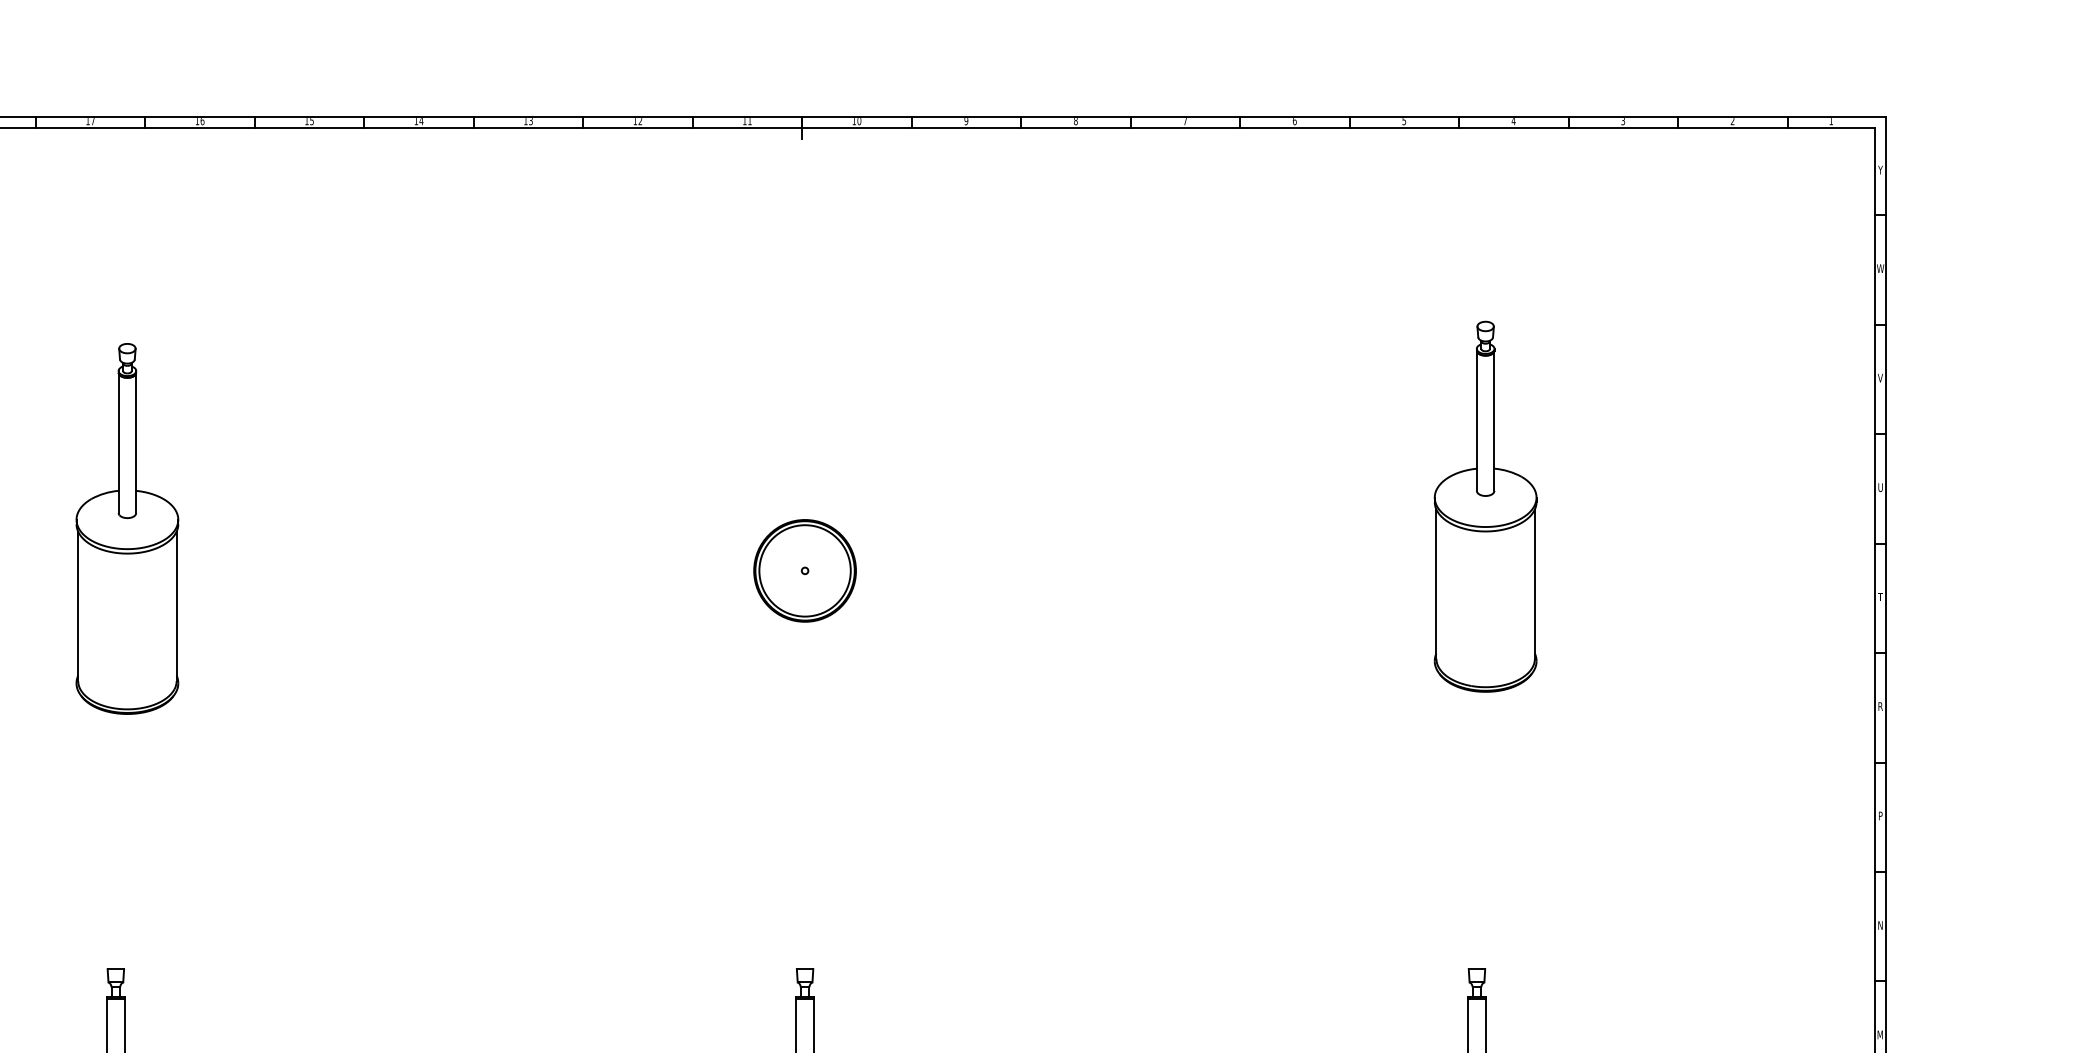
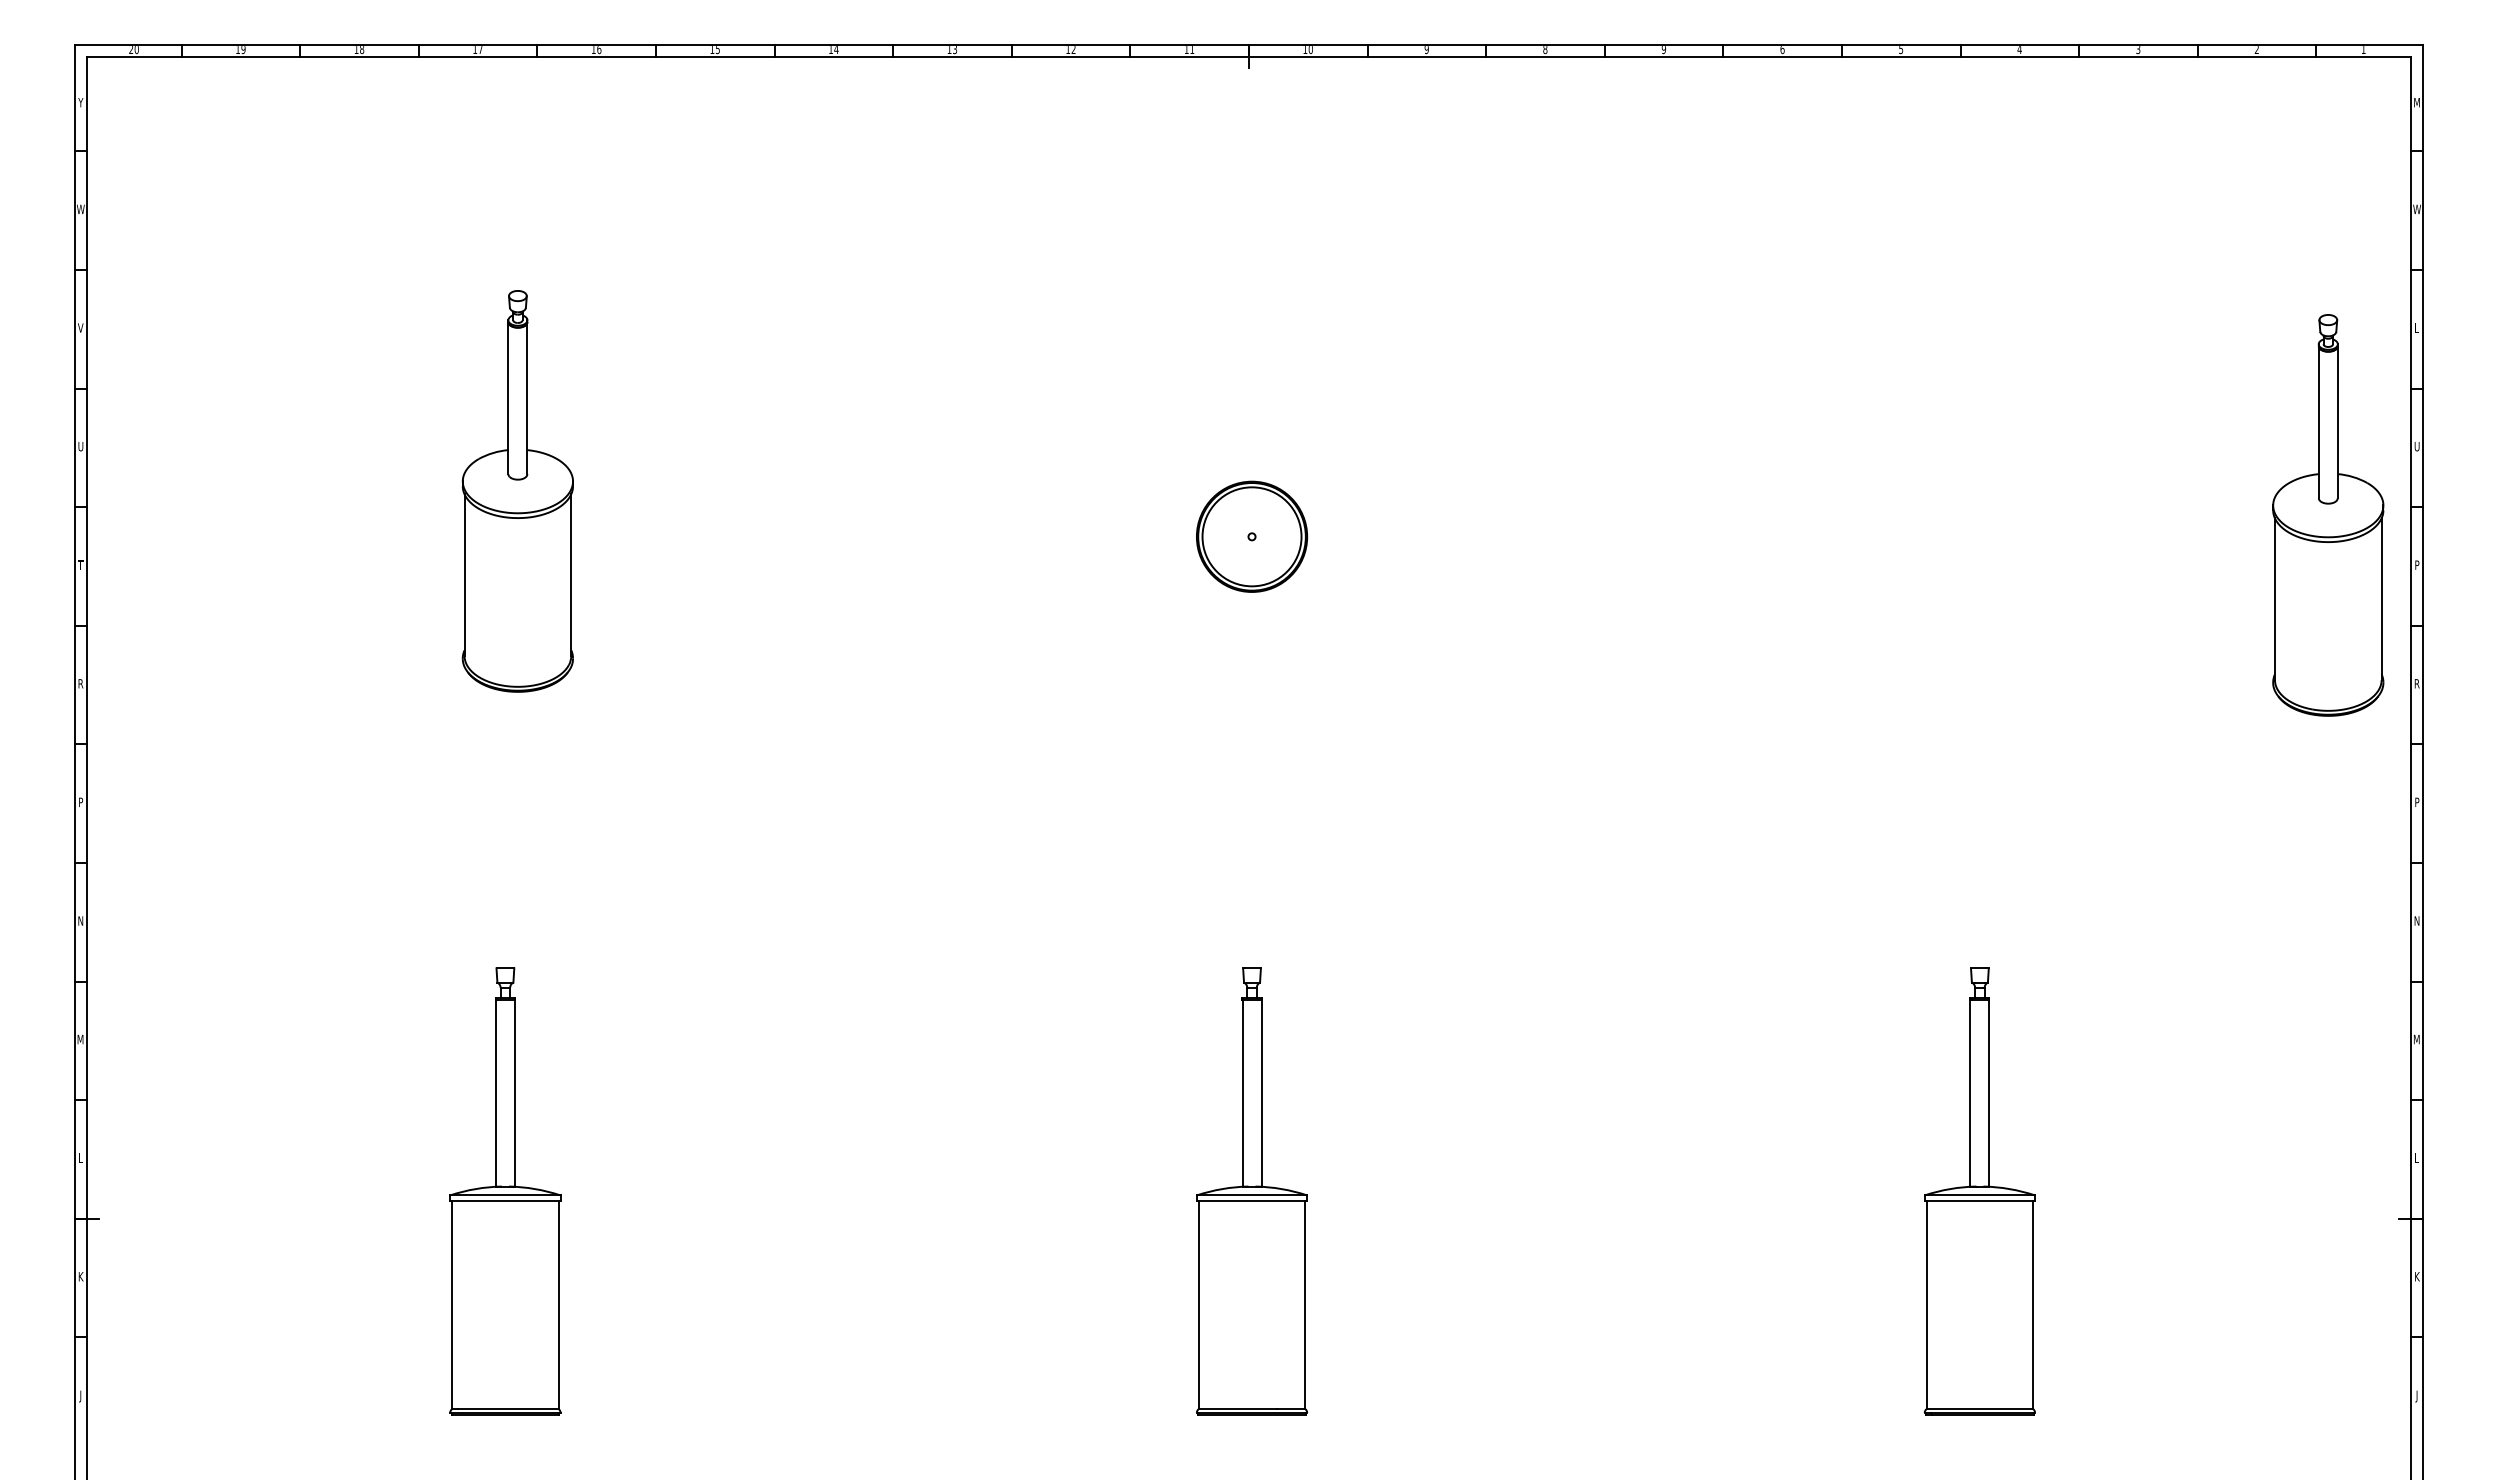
text: (1184, 121) -> (1663, 50), 7 -> 9
text: (1880, 169) -> (2416, 102), Y -> M
text: (1880, 377) -> (2416, 327), V -> L
part: (1485, 506) -> (2328, 515), moved
text: (1880, 596) -> (2416, 564), T -> P

